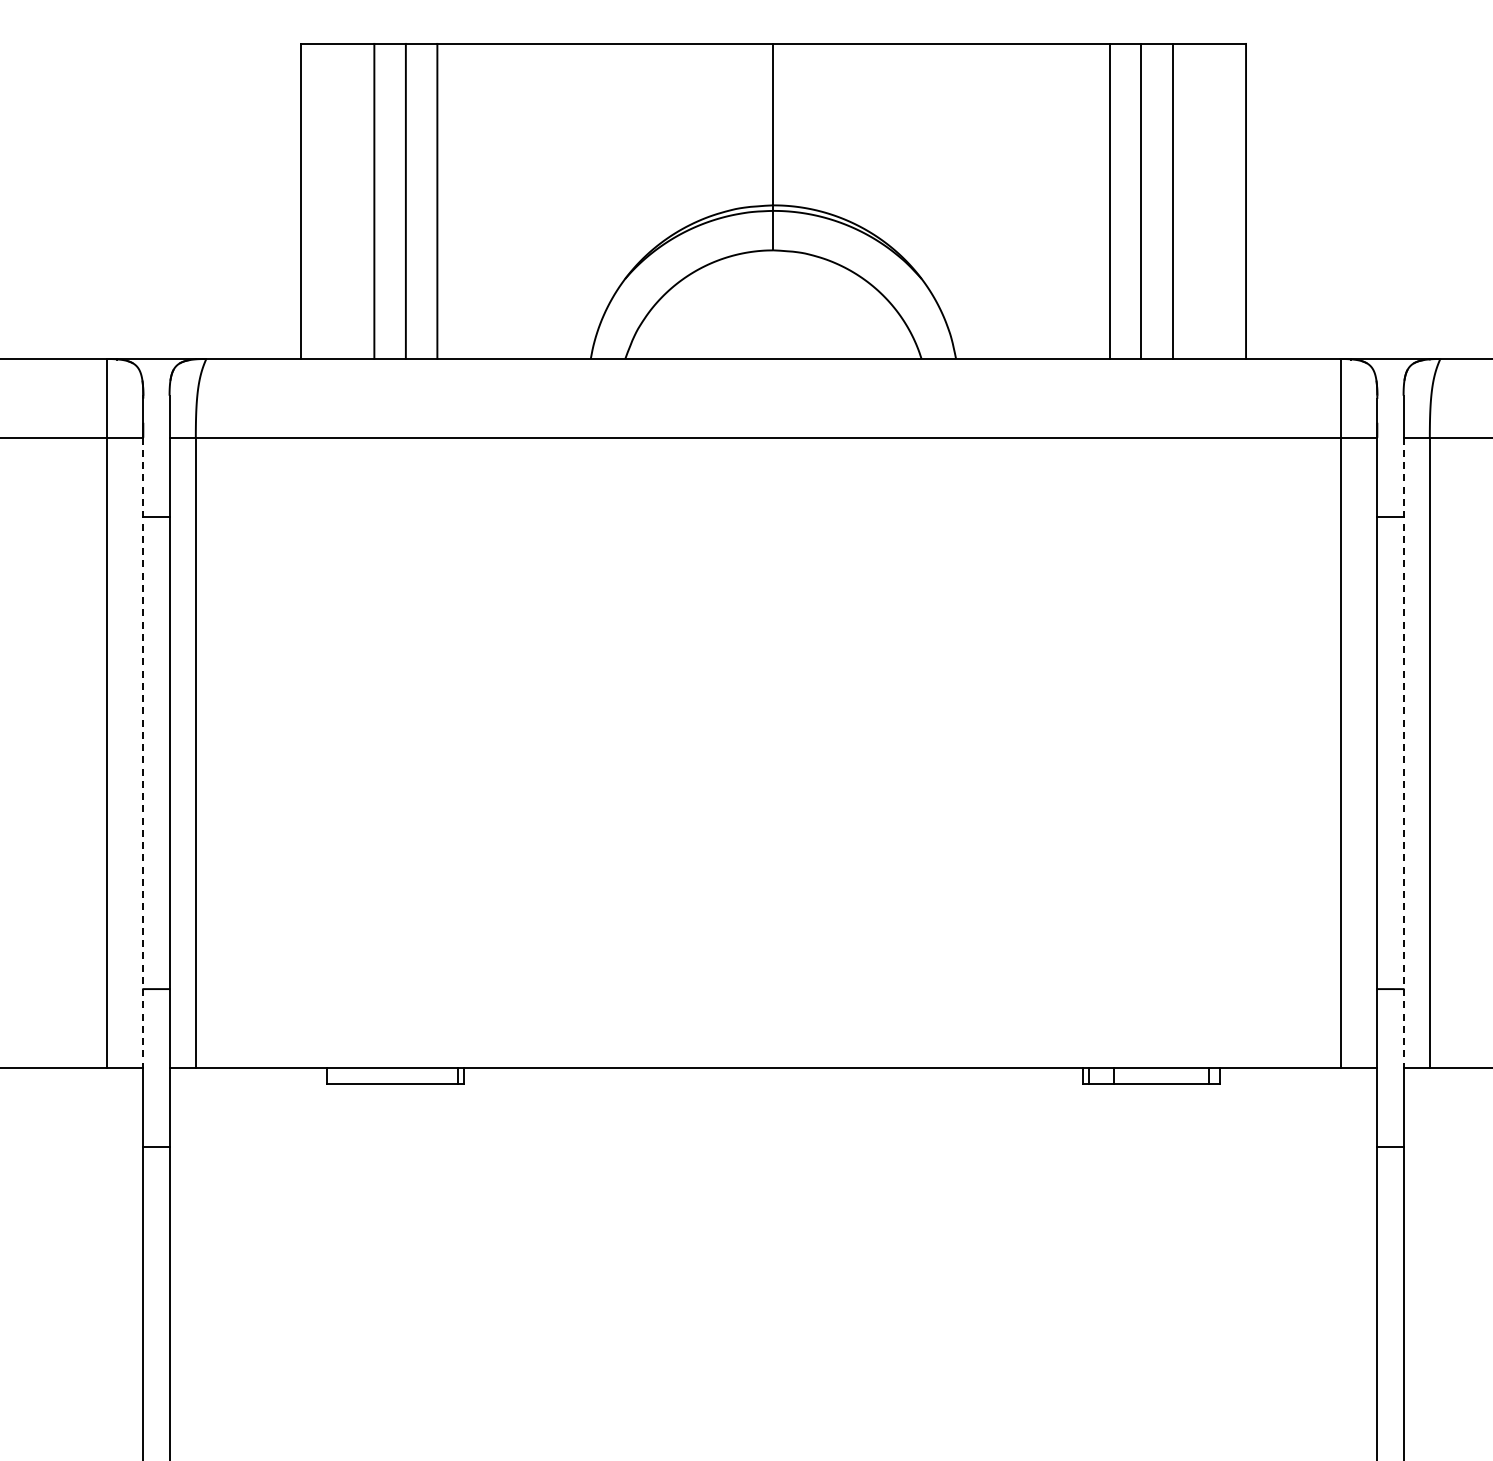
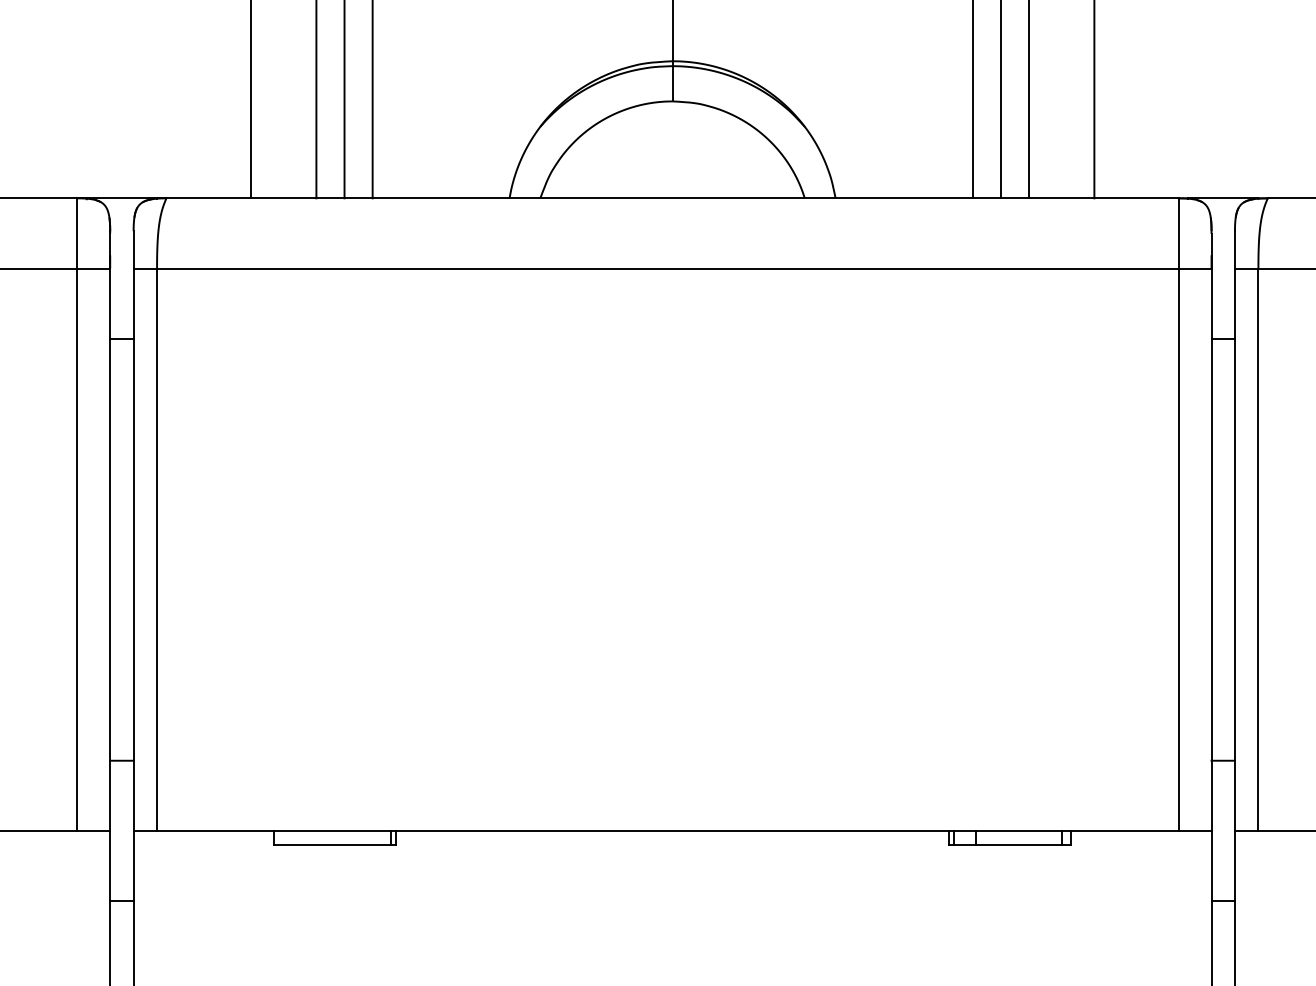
line: (143, 753) -> (110, 550), dashed -> solid
line: (1403, 753) -> (1234, 550), dashed -> solid

